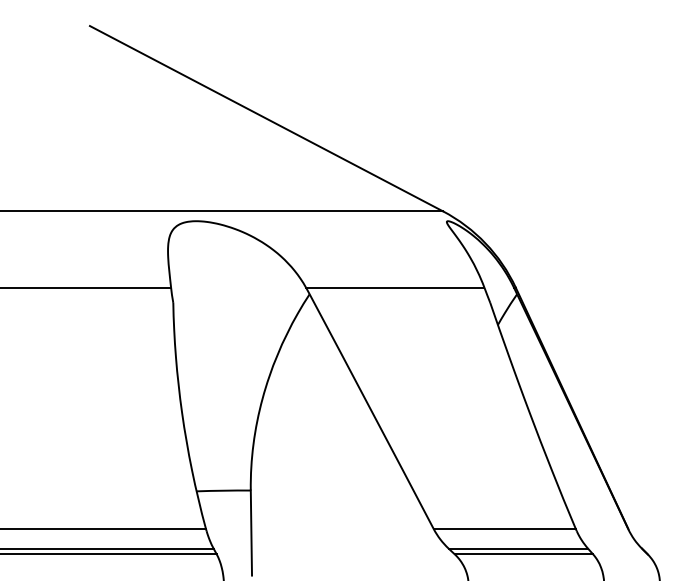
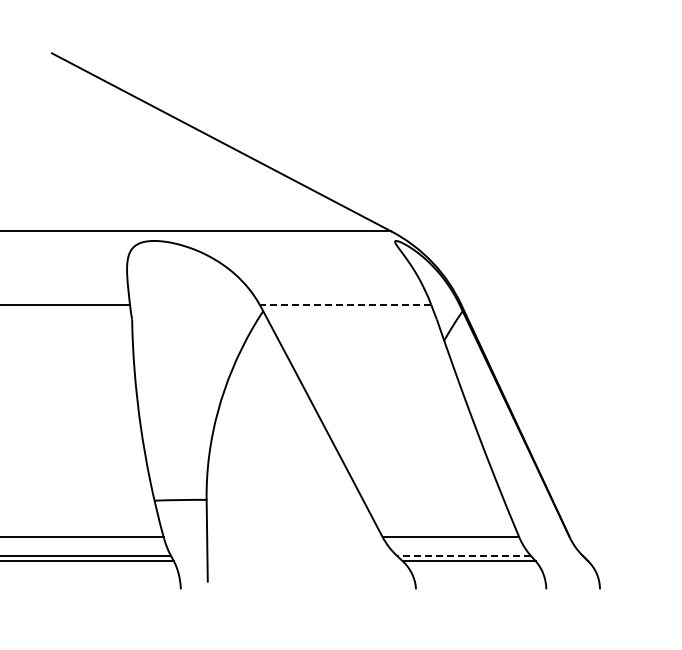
line: (395, 287) -> (345, 304), solid -> dashed
line: (517, 548) -> (463, 555), solid -> dashed

